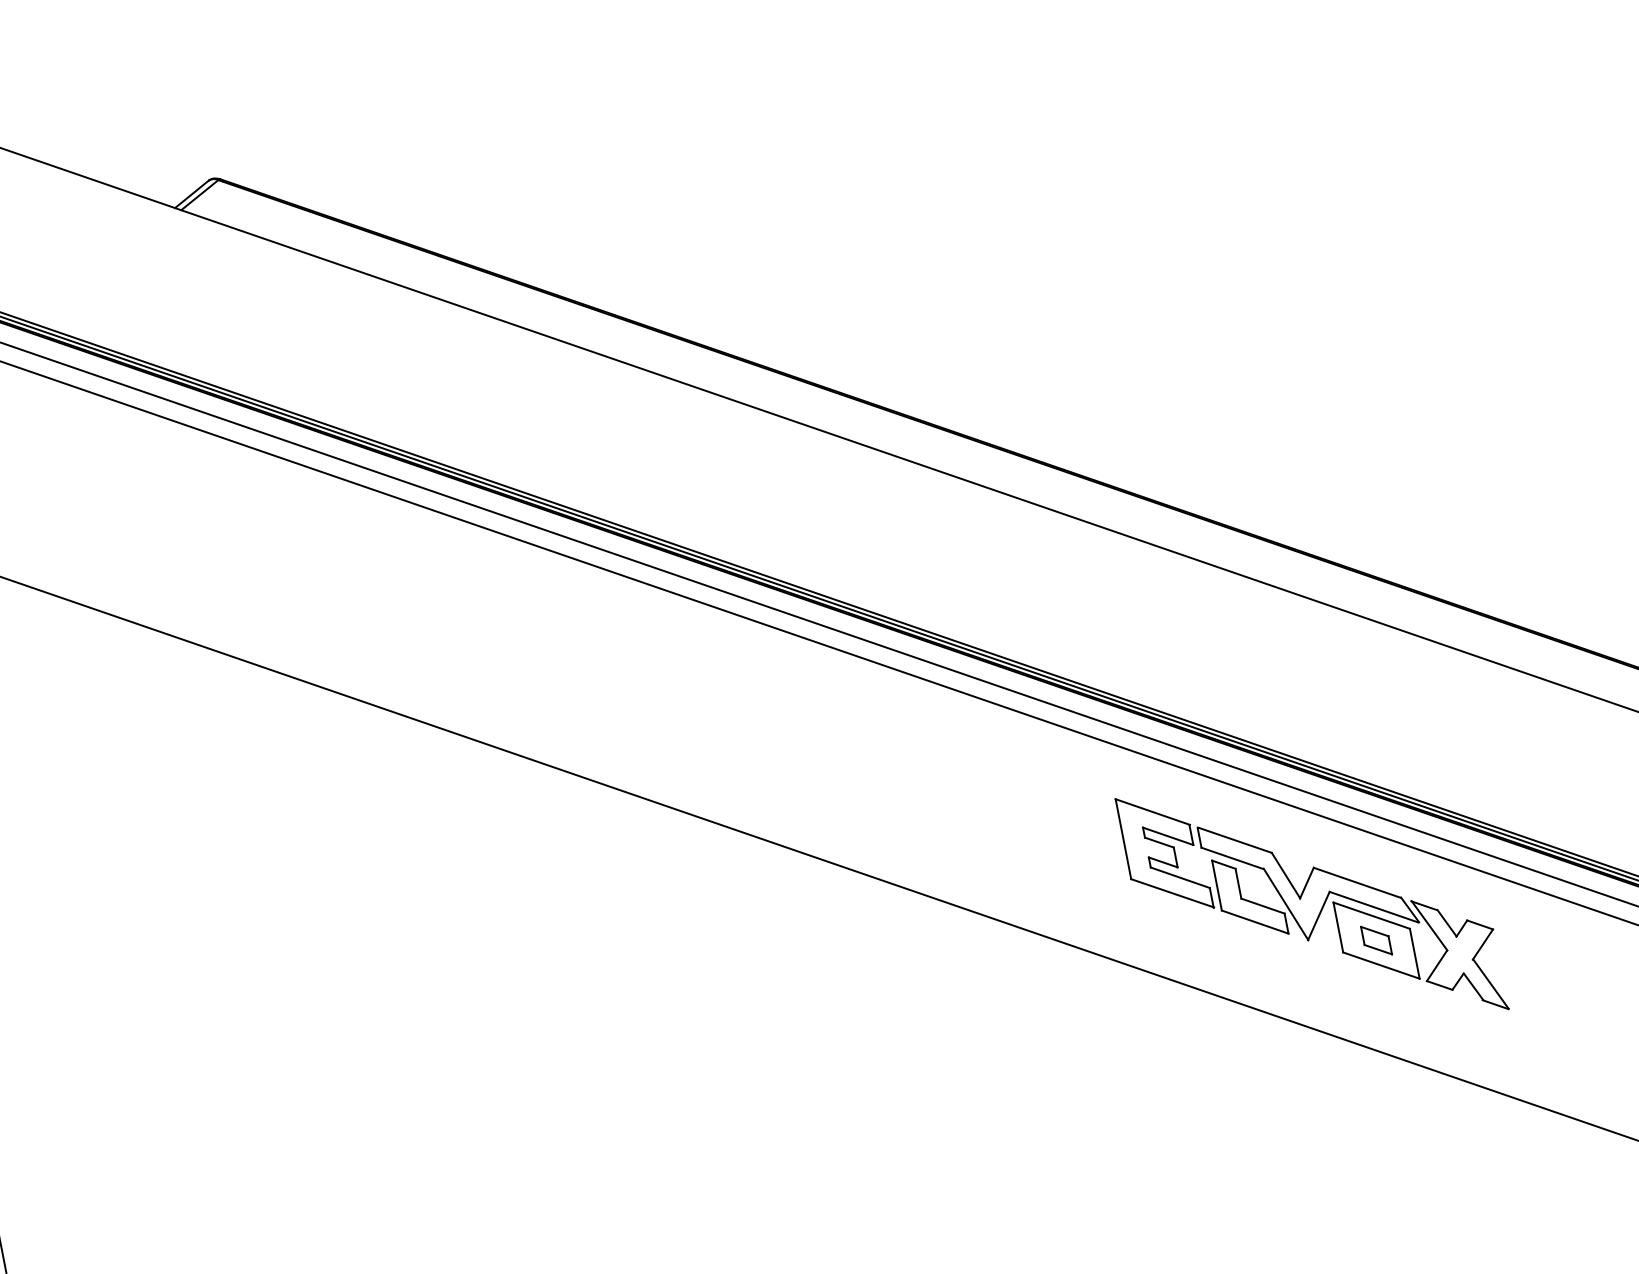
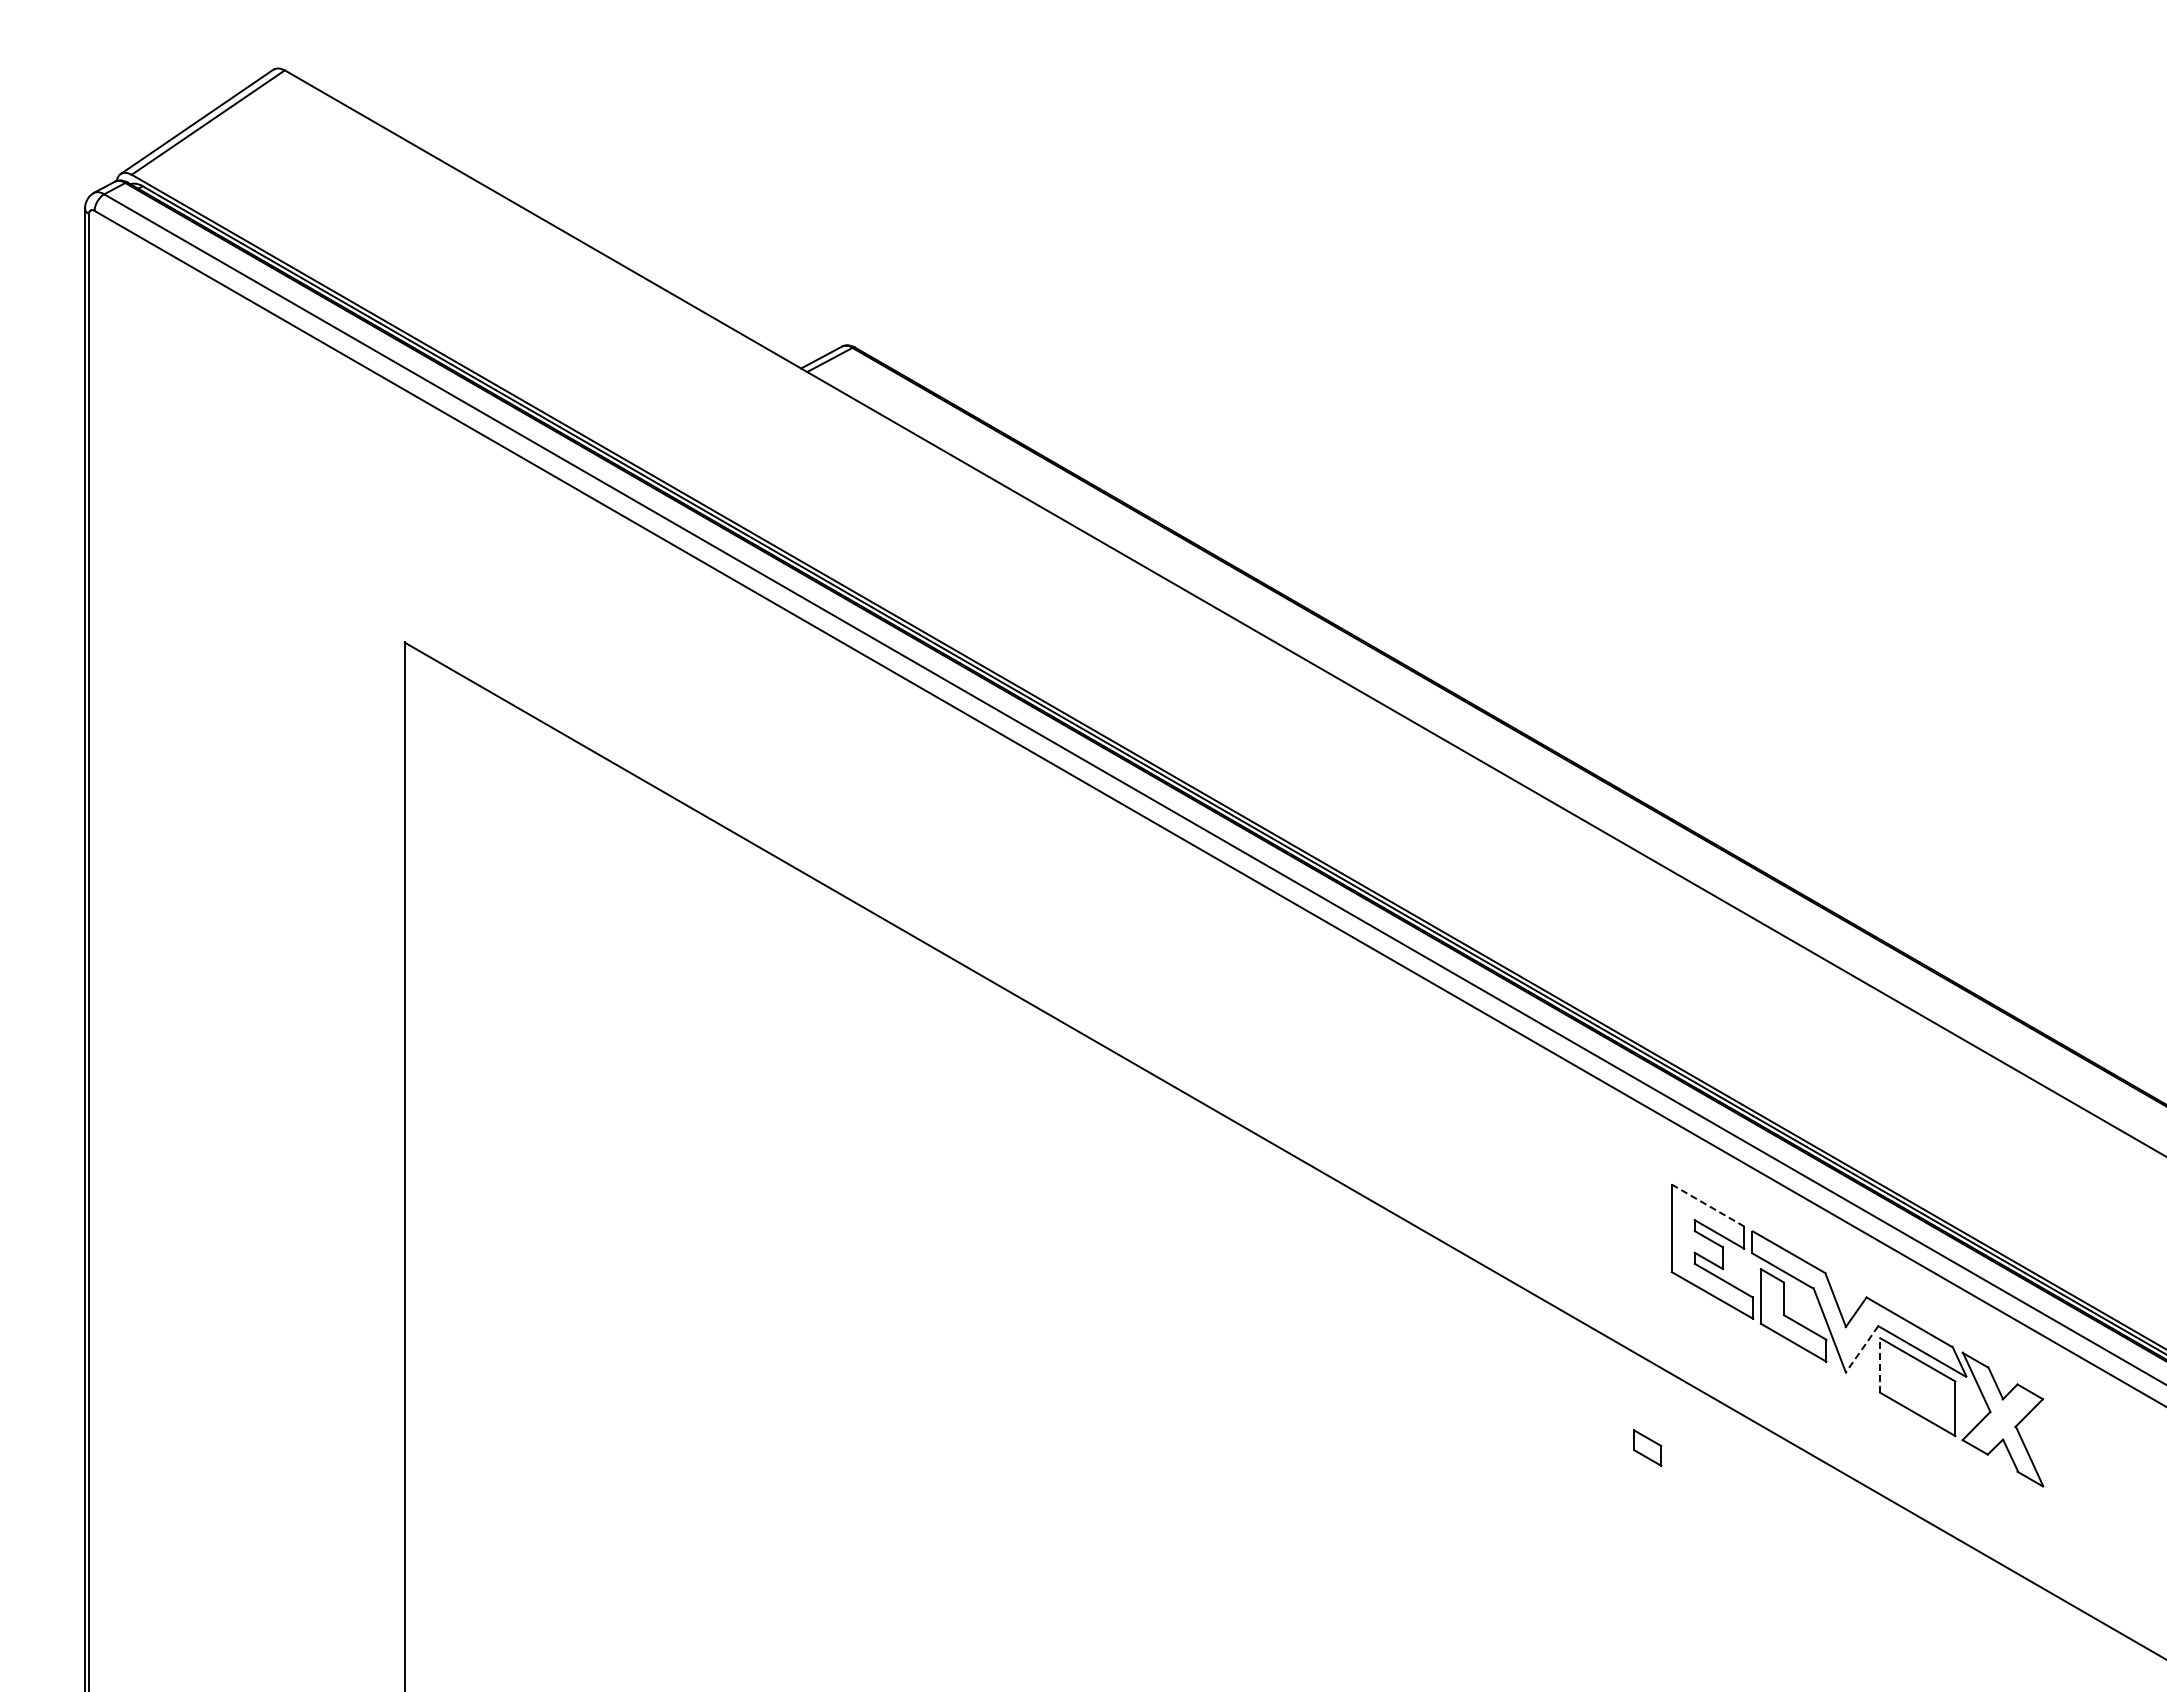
line: (1152, 811) -> (1708, 1205), solid -> dashed
line: (1318, 916) -> (1861, 1349), solid -> dashed
line: (1338, 926) -> (1880, 1364), solid -> dashed
part: (1376, 940) -> (1647, 1447), moved

